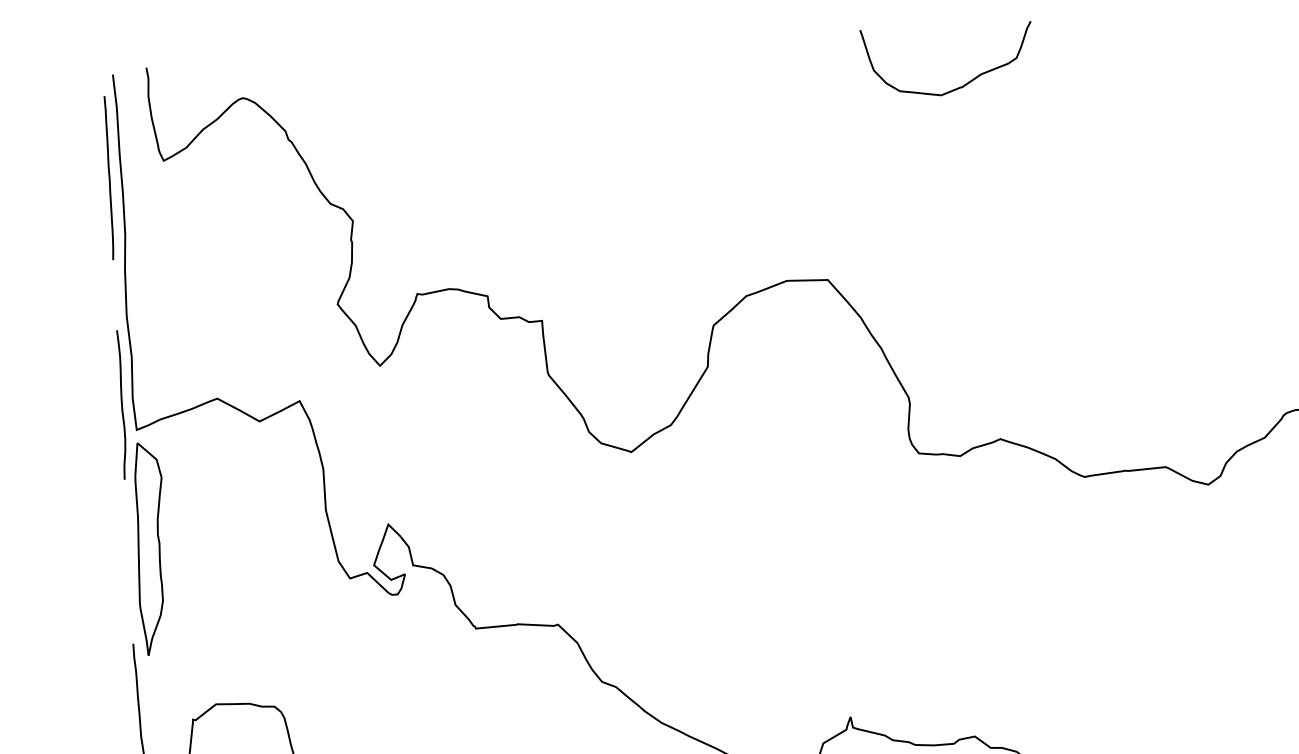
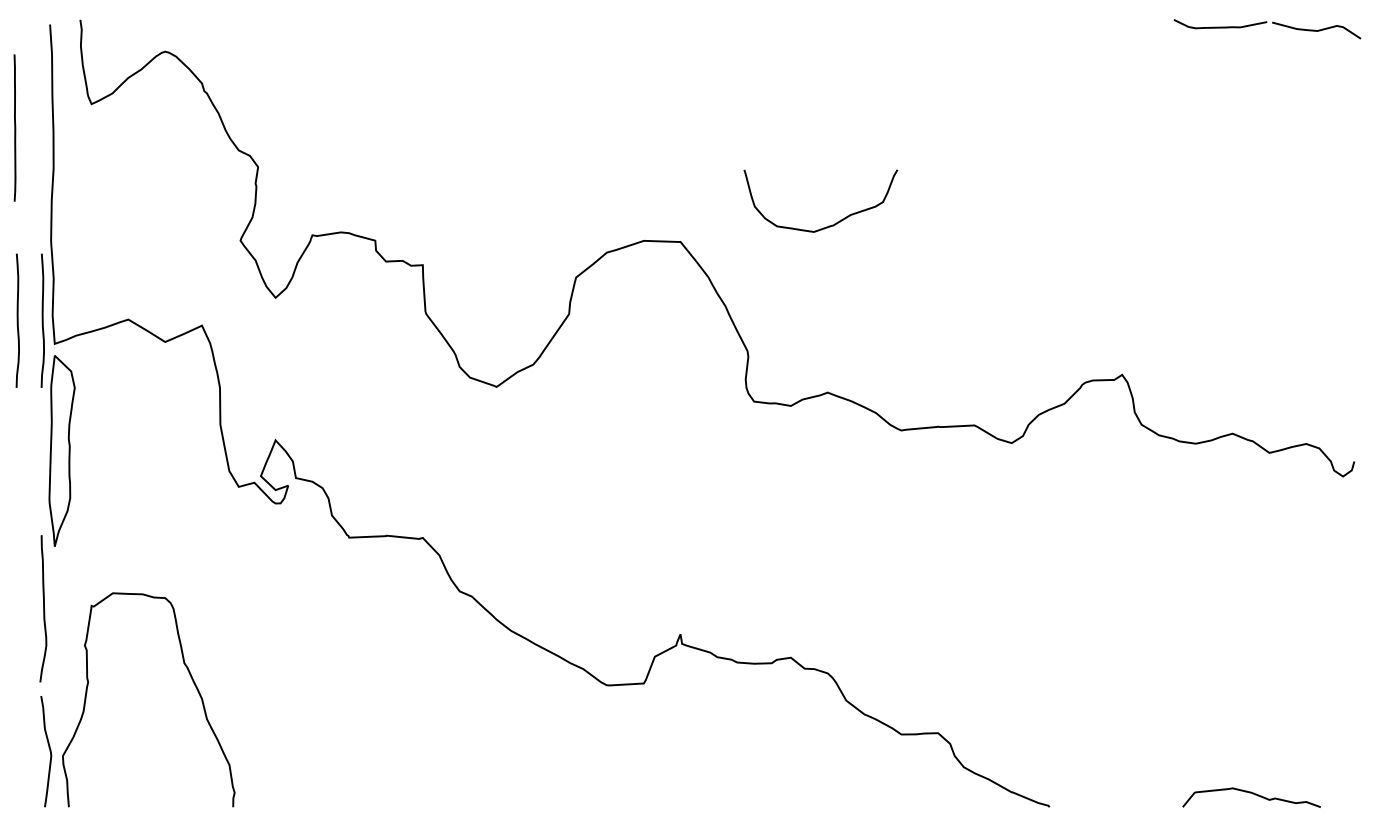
curve: (958, 87) -> (829, 225), moved
curve: (108, 177) -> (14, 127), moved
curve: (93, 406) -> (17, 320), added

